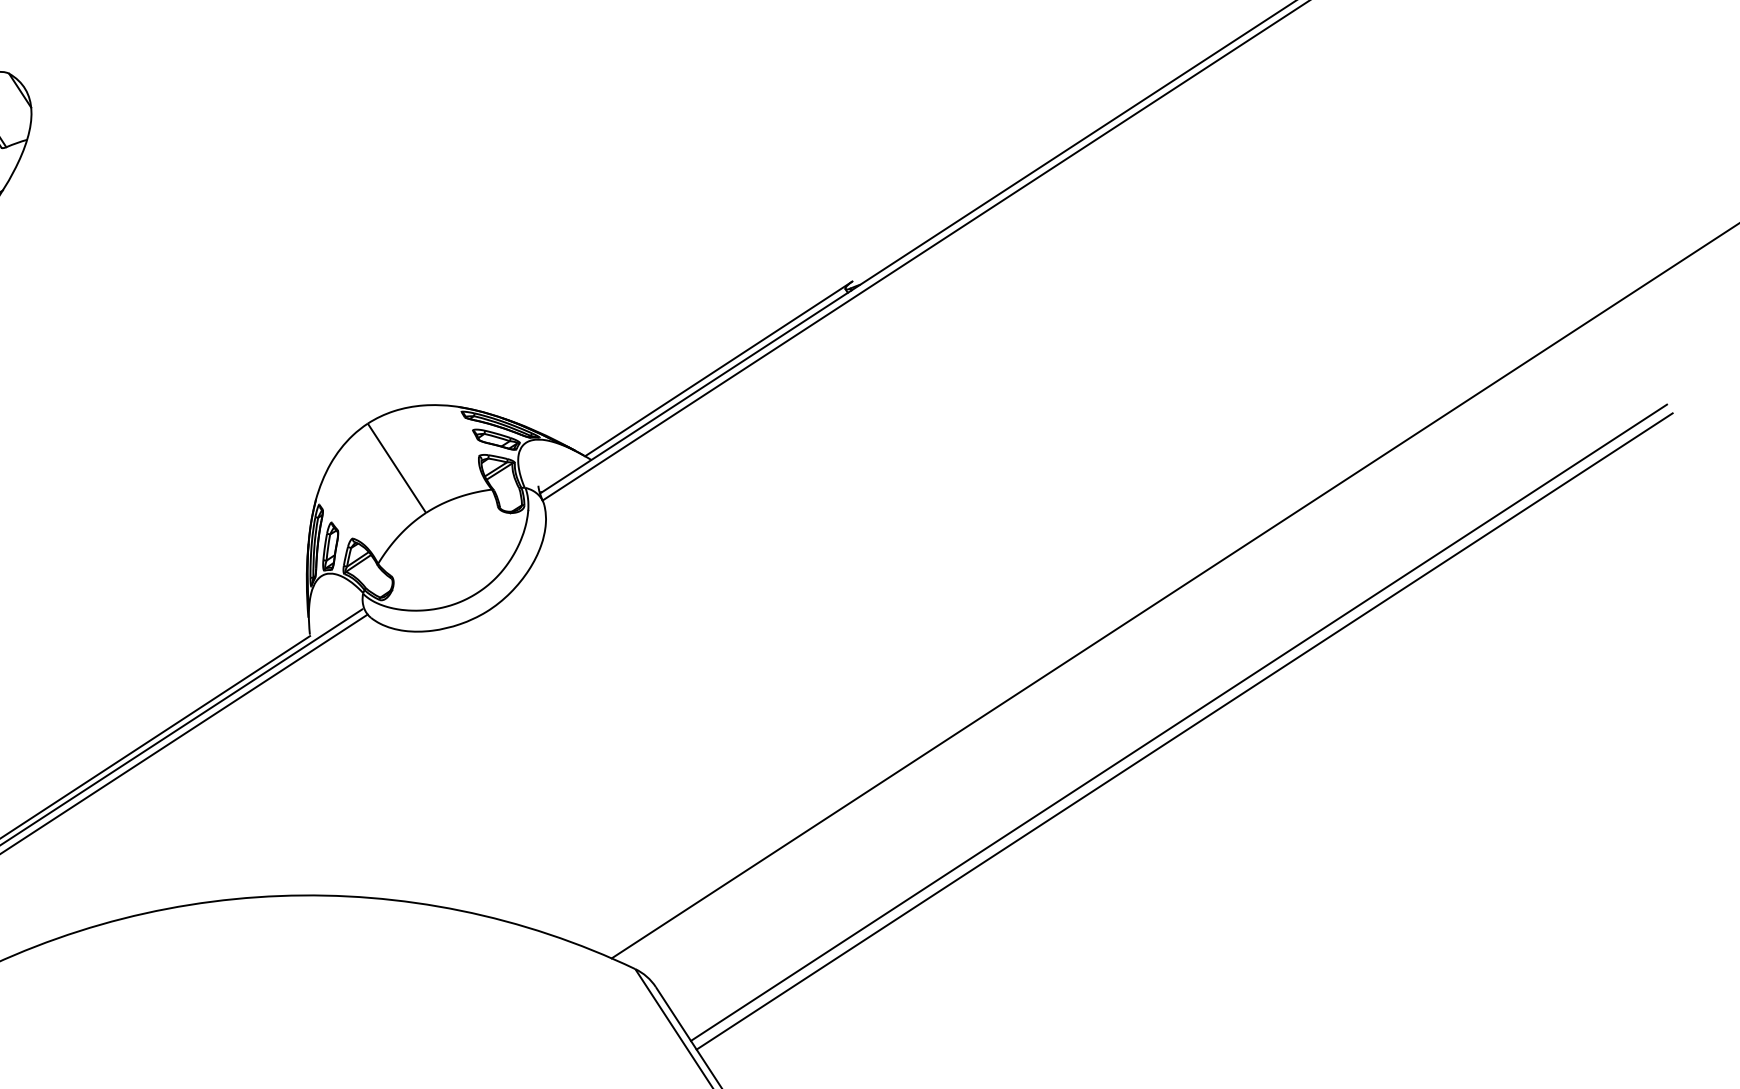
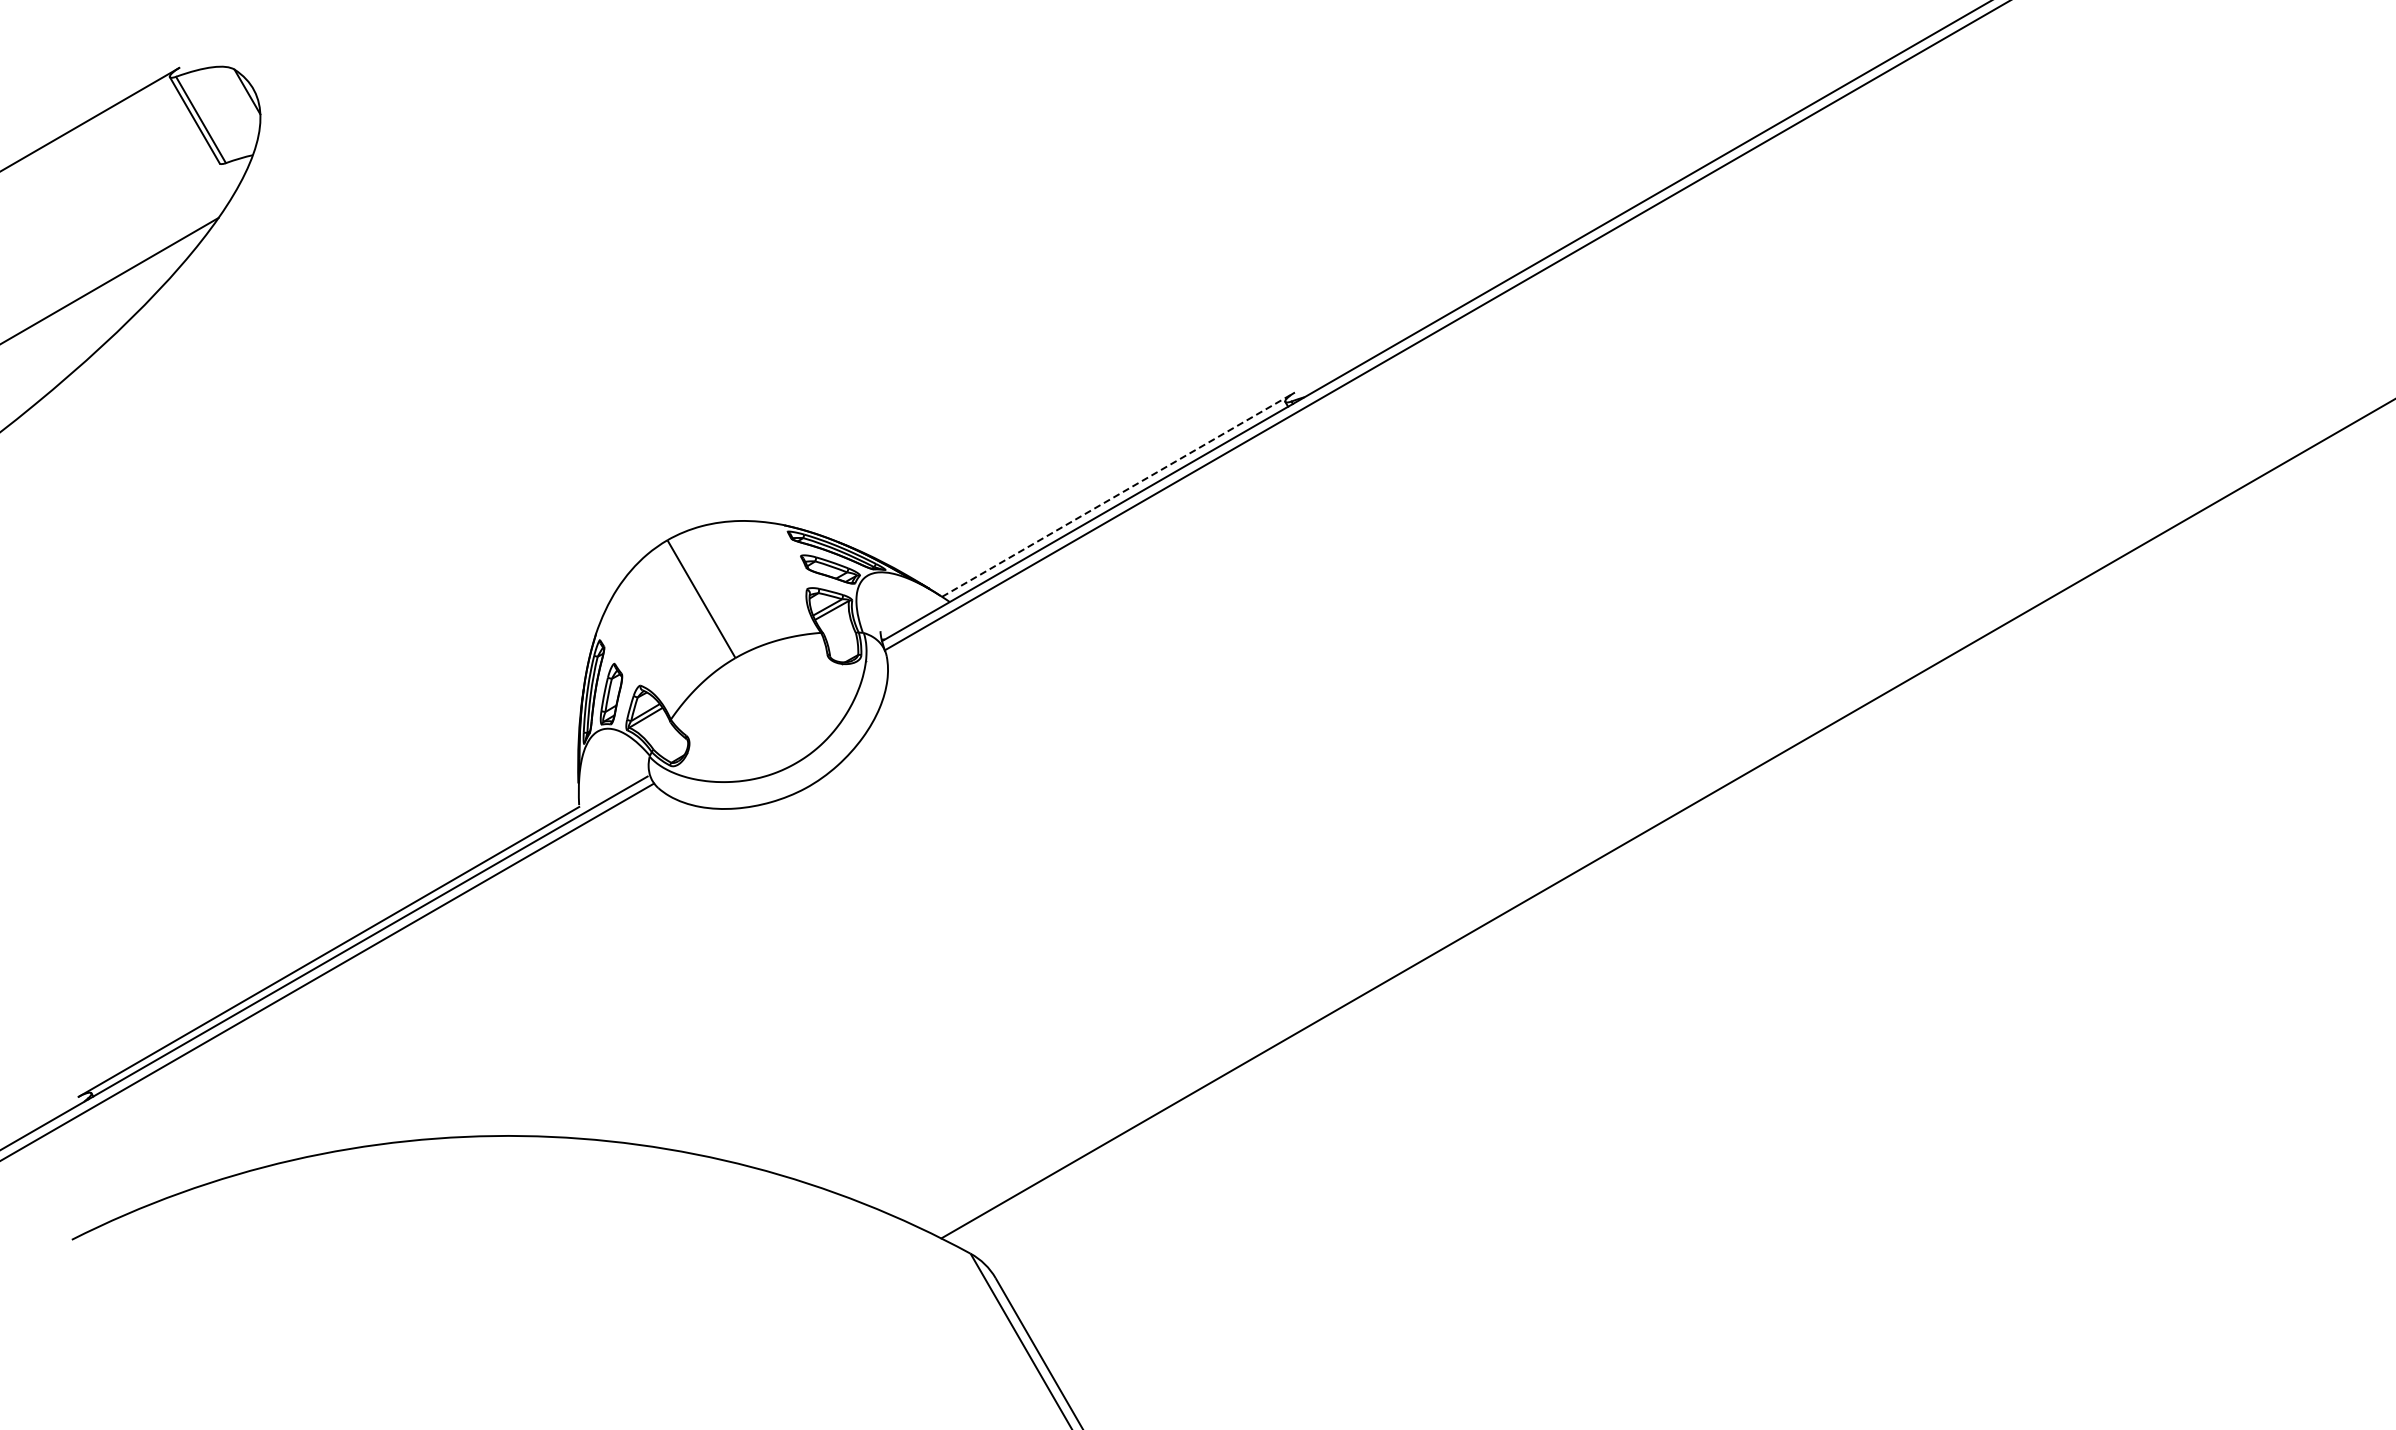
line: (718, 368) -> (1118, 494), solid -> dashed
line: (1179, 722) -> (1680, 977), removed
line: (1184, 731) -> (1686, 988), removed

